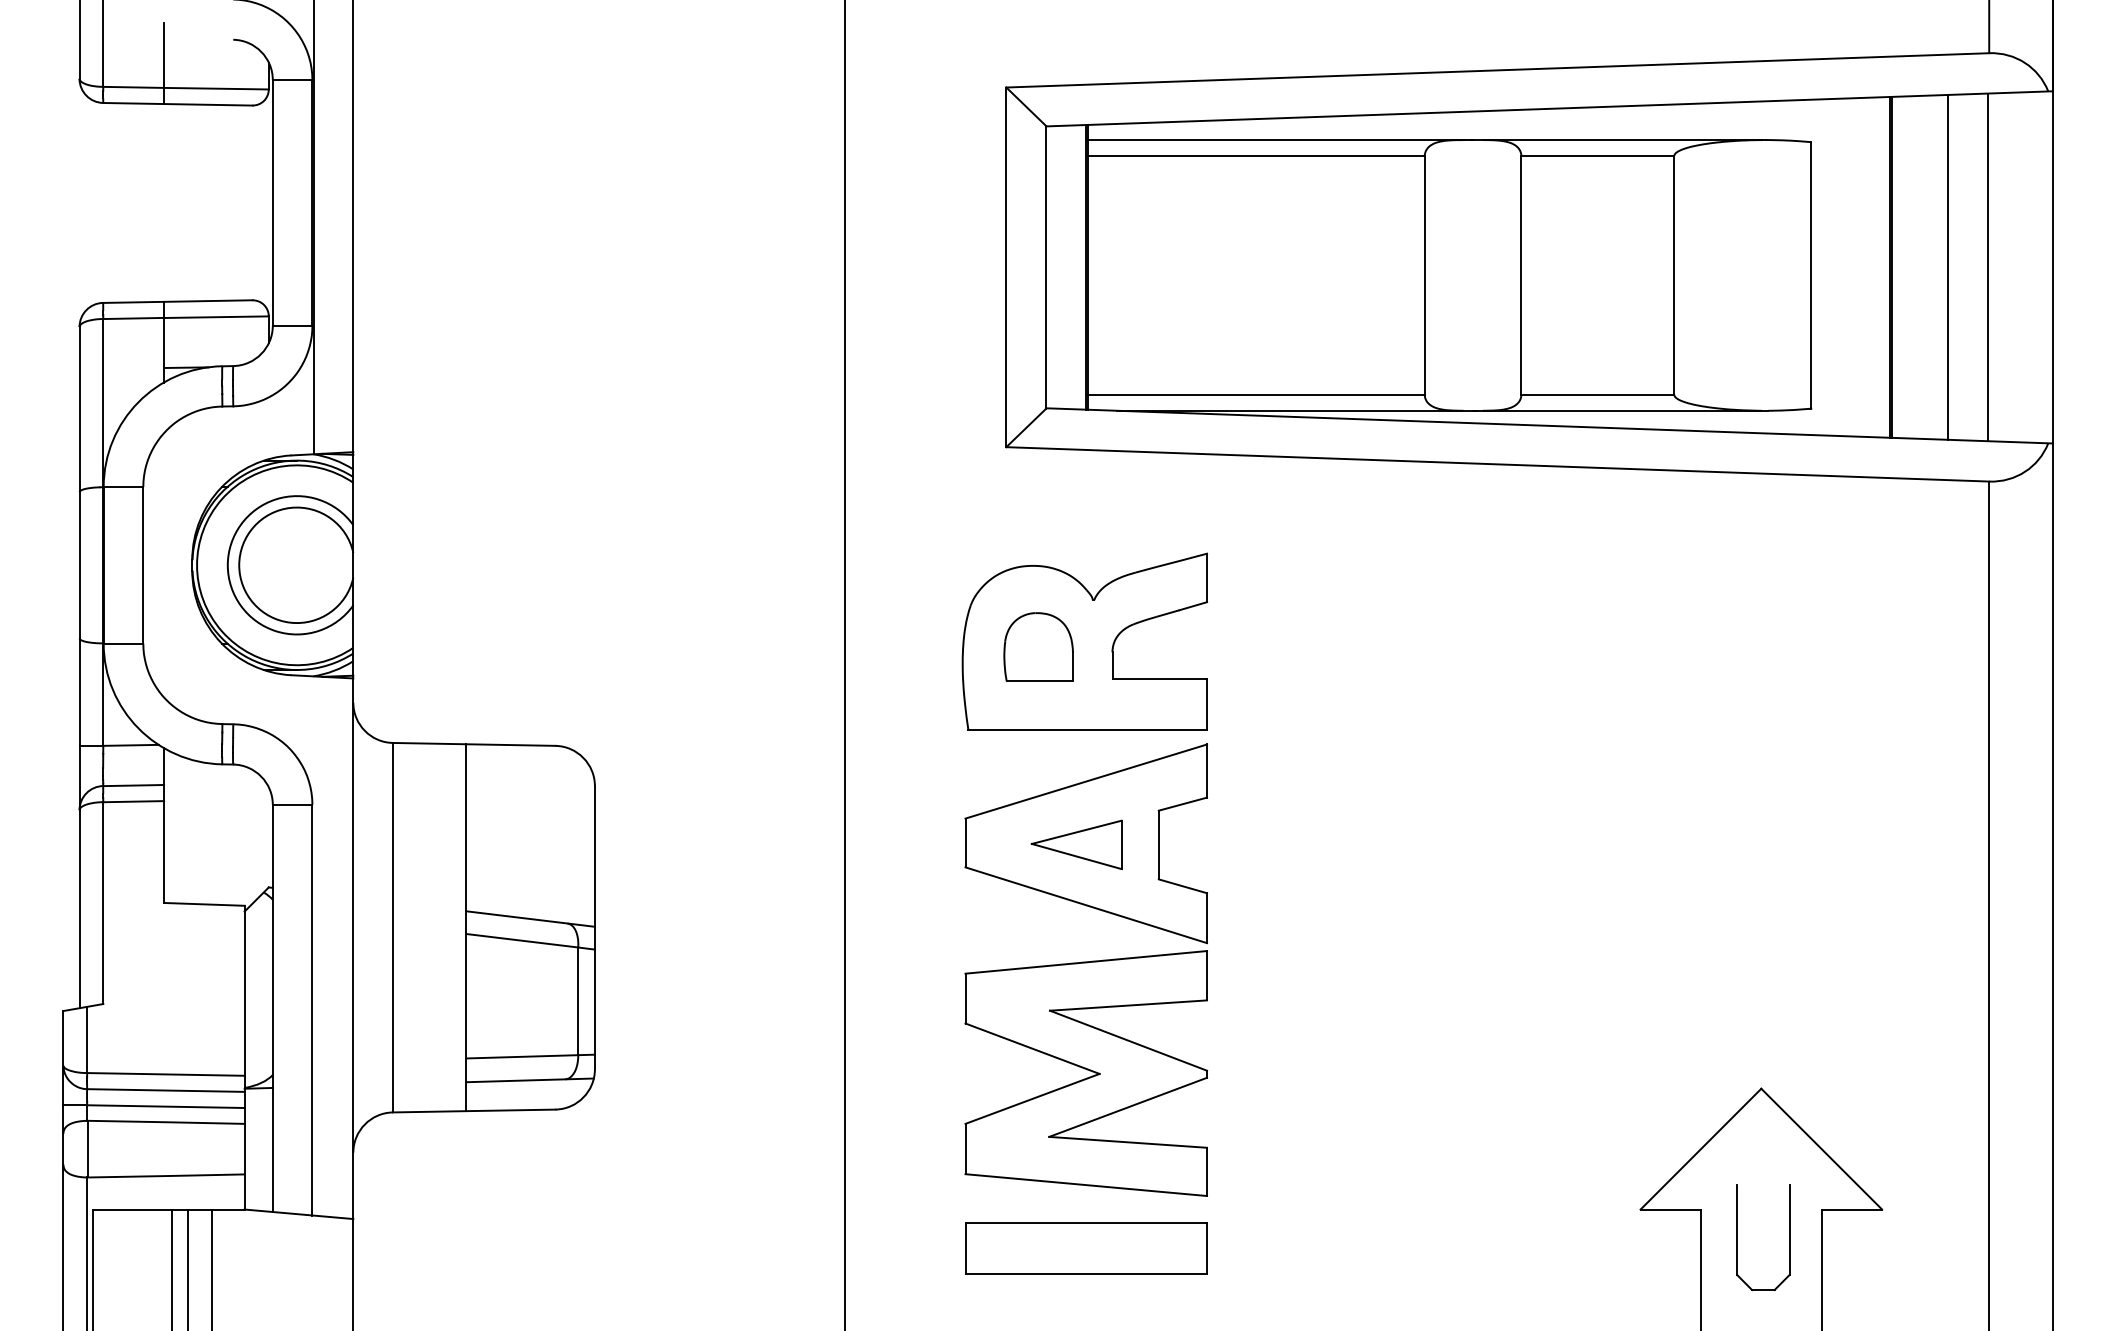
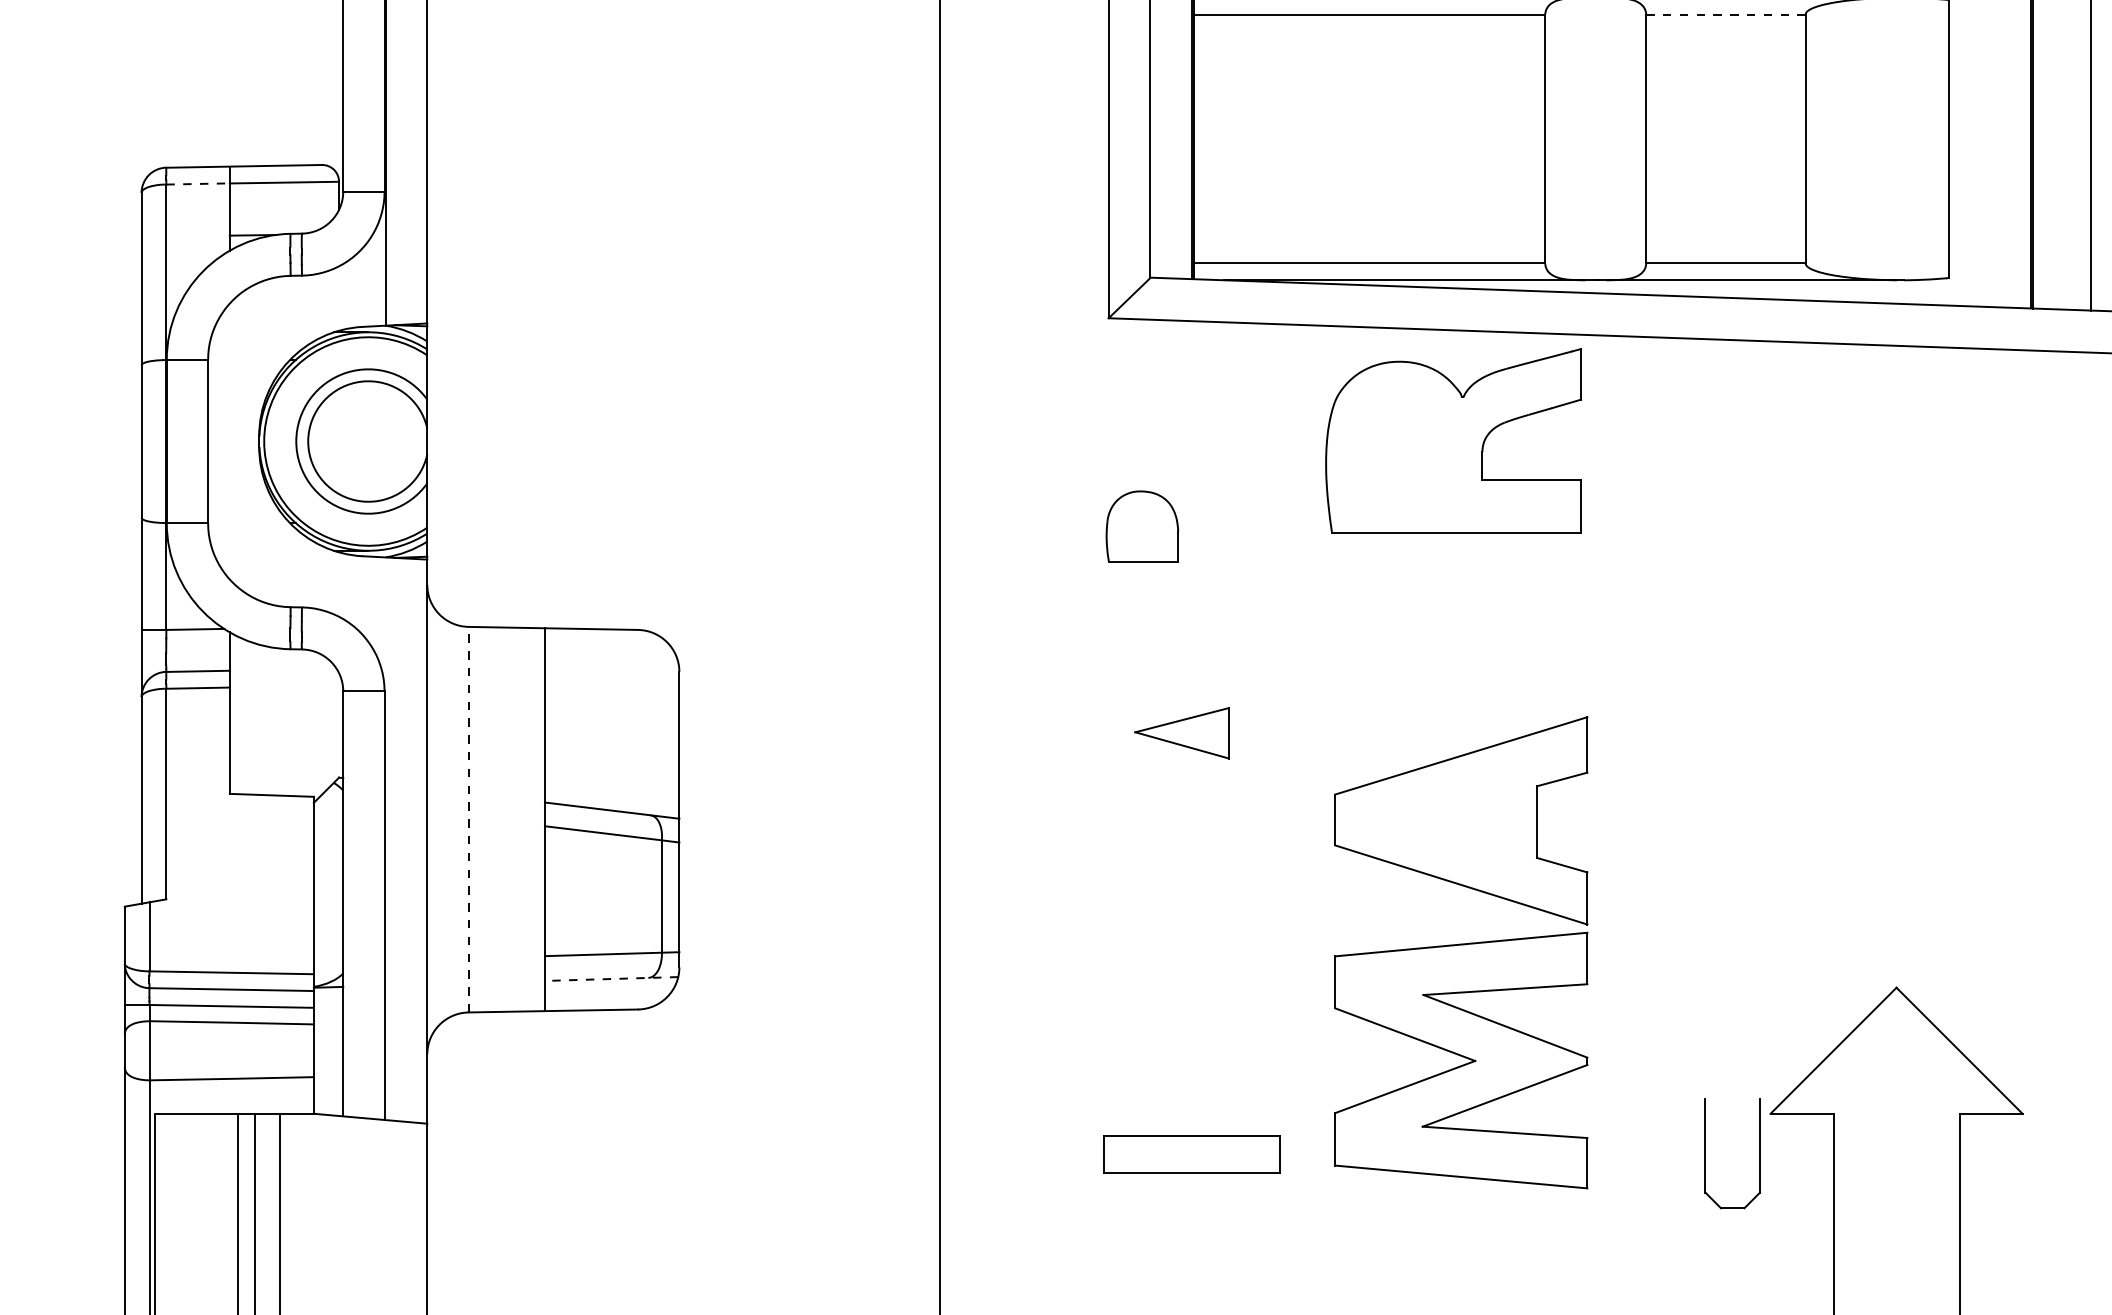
line: (1598, 156) -> (1726, 14), solid -> dashed
line: (134, 318) -> (198, 183), solid -> dashed
part: (1084, 641) -> (1453, 440), moved
line: (392, 927) -> (468, 819), solid -> dashed
part: (1086, 969) -> (1461, 952), moved
line: (529, 1080) -> (611, 979), solid -> dashed
part: (1737, 1237) -> (1705, 1153), moved
part: (1086, 1248) -> (1192, 1154), size x0.7

